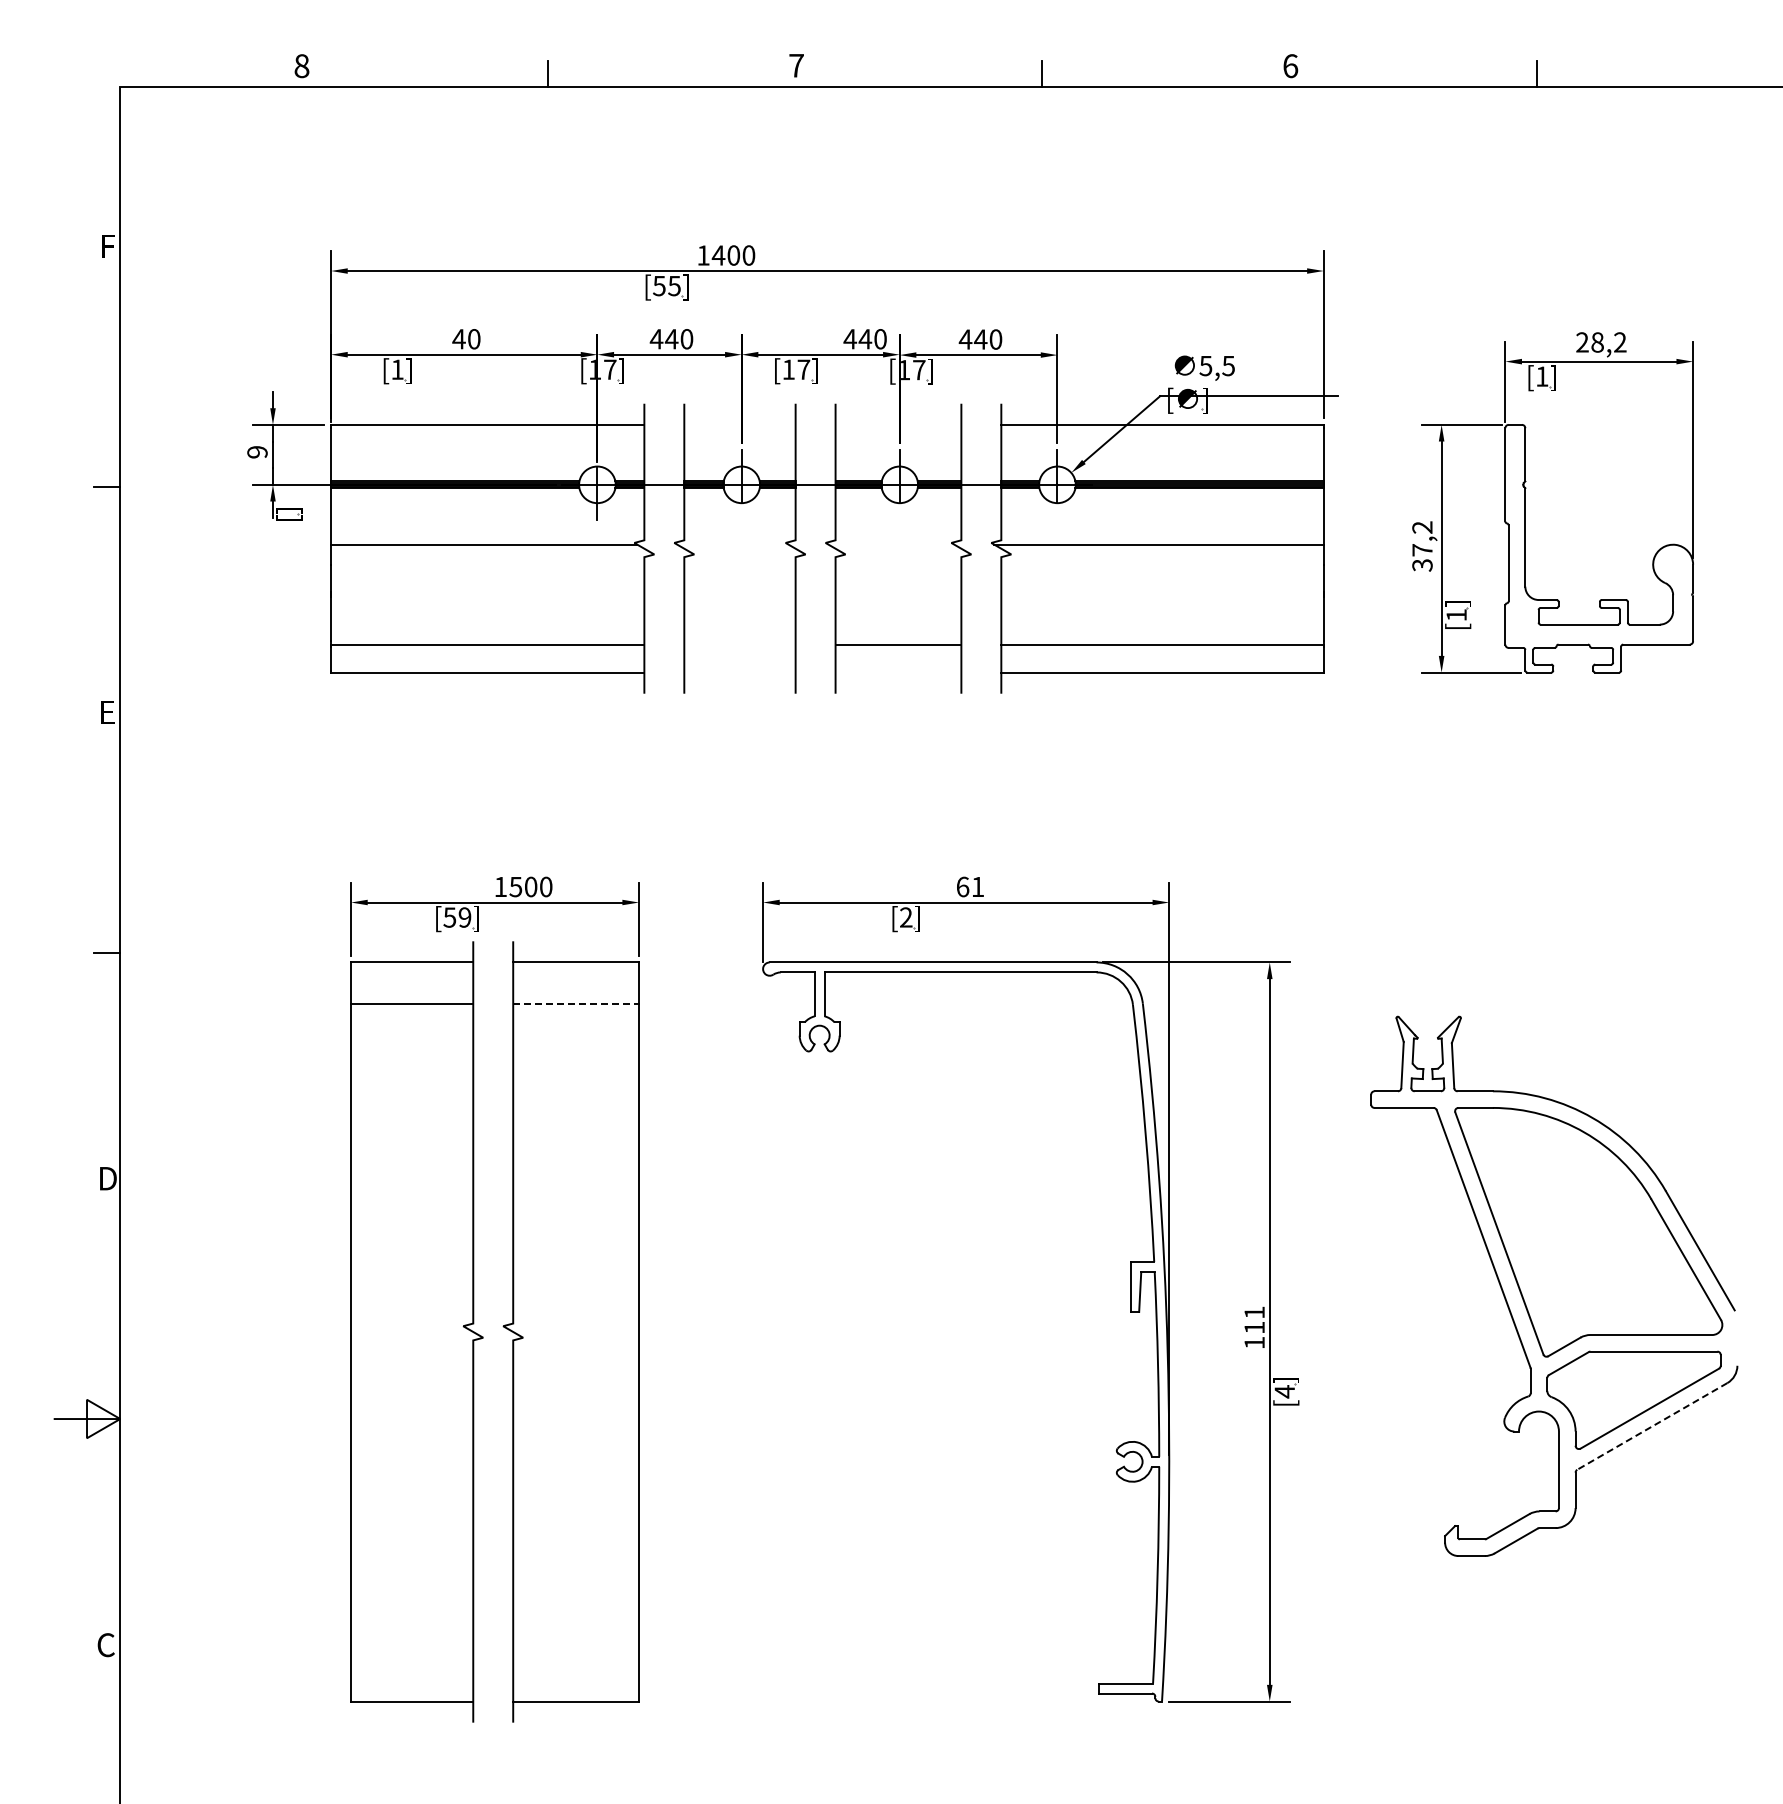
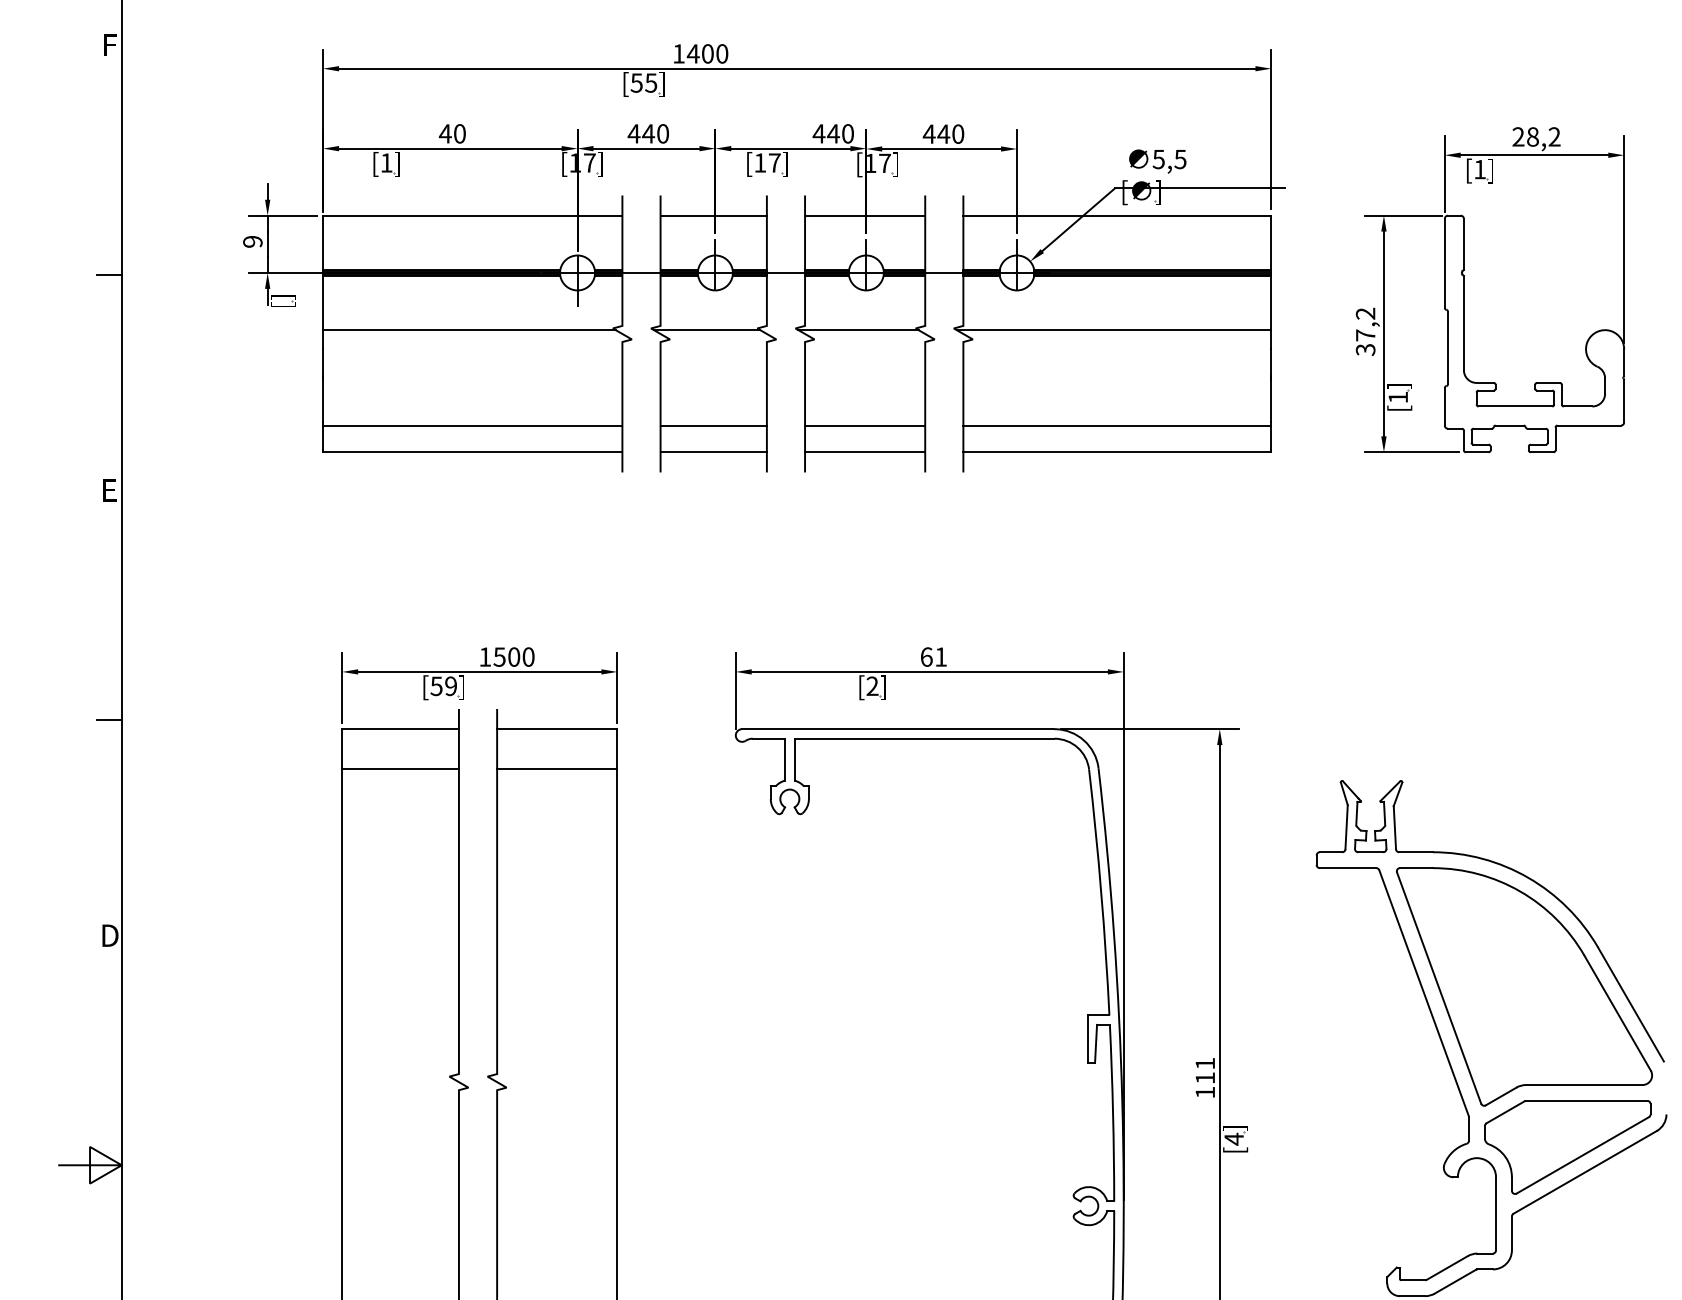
line: (739, 424) -> (713, 215), added
line: (898, 424) -> (865, 215), added
line: (732, 544) -> (706, 329), added
line: (891, 544) -> (858, 329), added
line: (739, 644) -> (713, 425), added
line: (739, 672) -> (713, 452), added
line: (898, 672) -> (865, 452), added
line: (576, 1003) -> (557, 768), dashed -> solid
line: (1652, 1426) -> (1585, 1172), dashed -> solid

